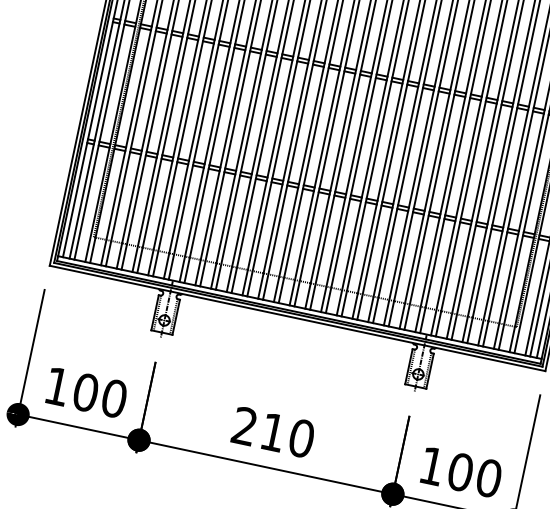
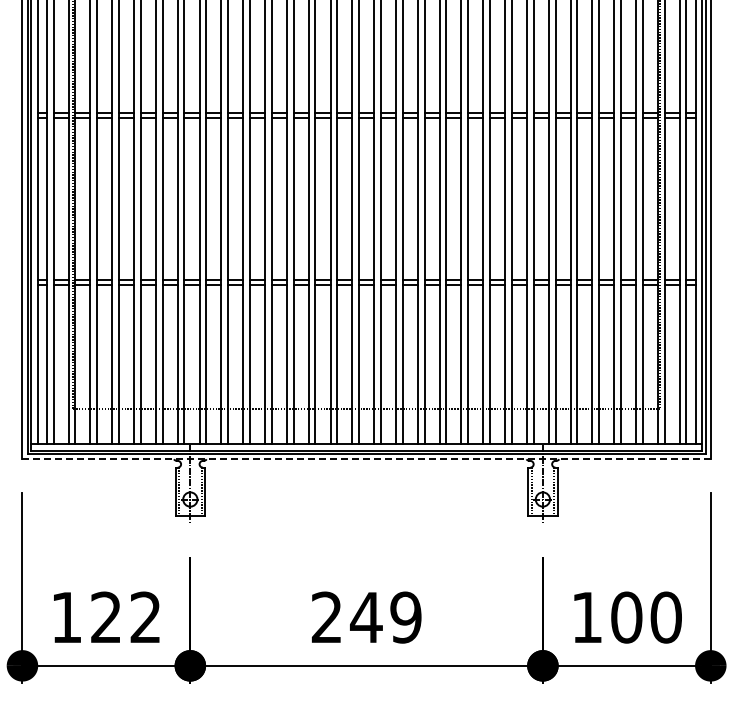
line: (297, 318) -> (366, 459), solid -> dashed
text: (99, 395) -> (125, 617), 100 -> 122
text: (286, 435) -> (385, 617), 210 -> 249

